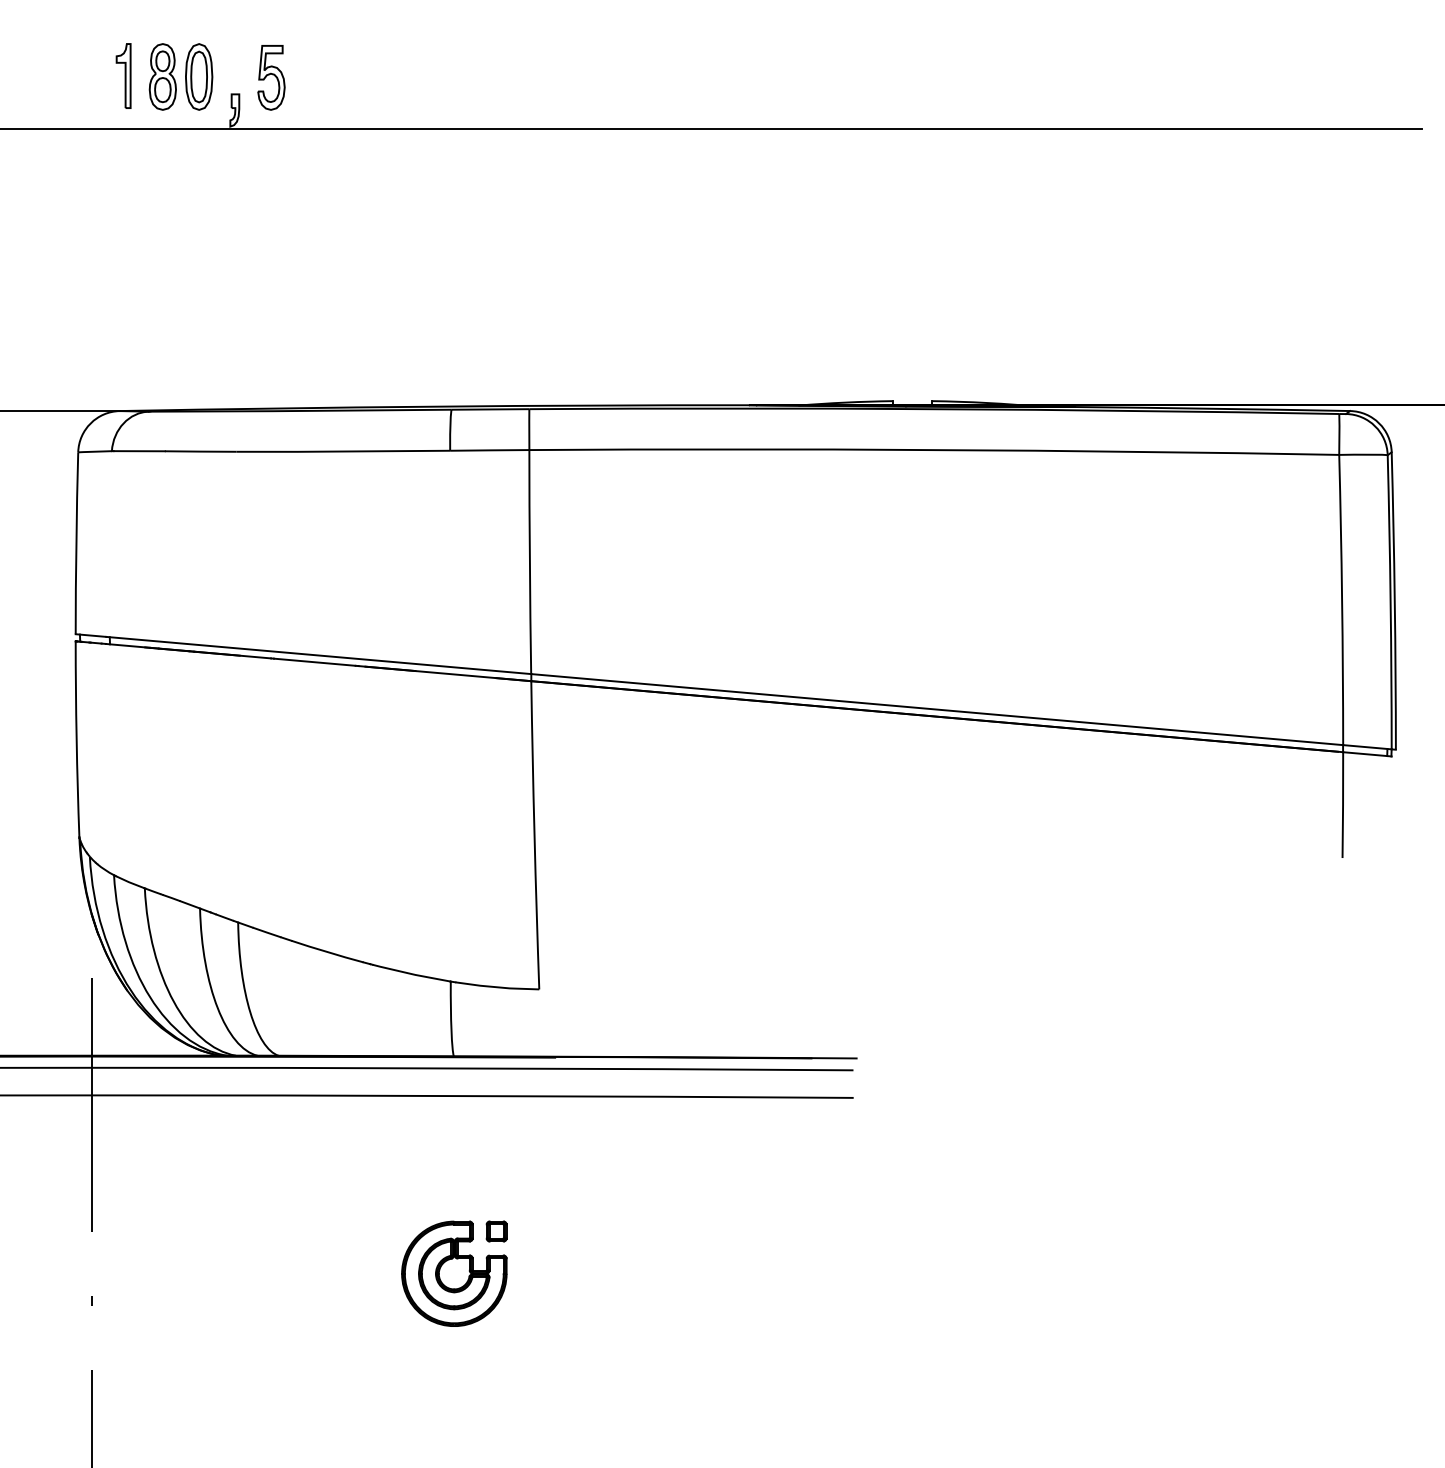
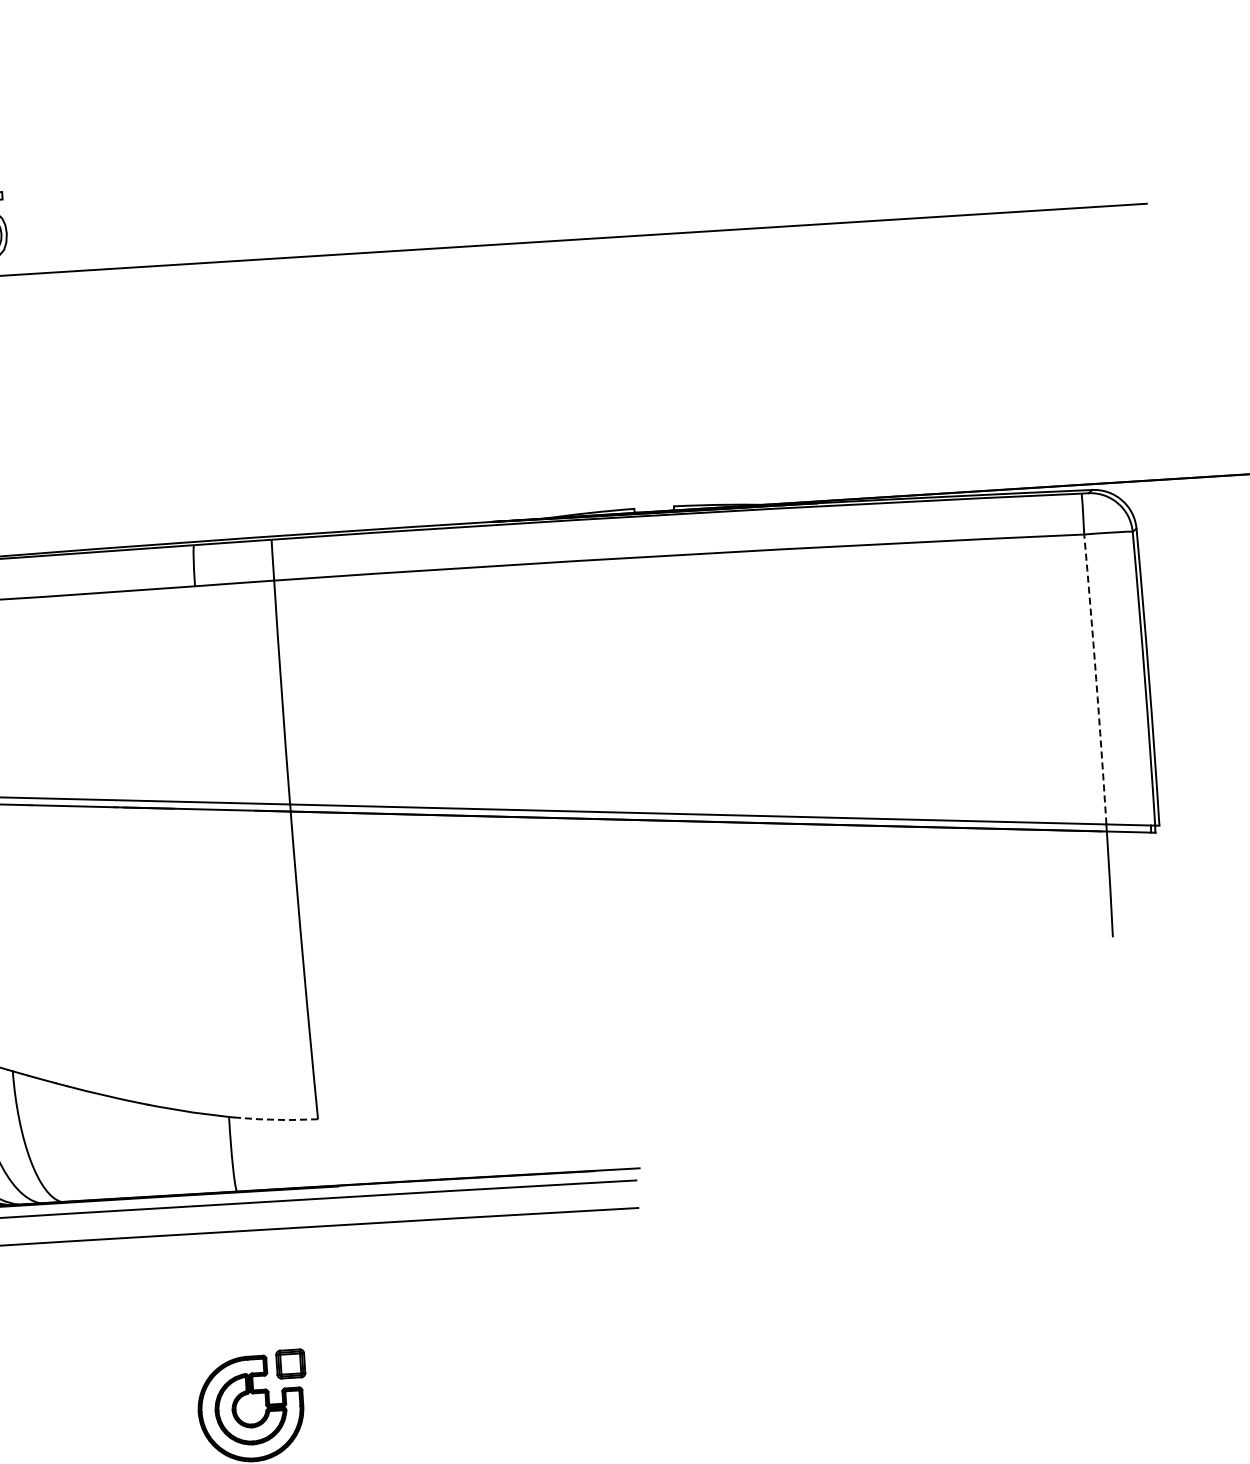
arc: (1342, 600) -> (1096, 679), solid -> dashed
line: (497, 987) -> (276, 1119), solid -> dashed
part: (496, 1231) -> (290, 1363), size x1.4

